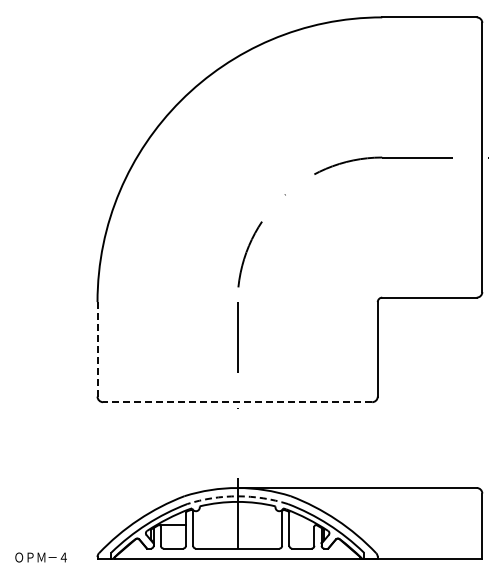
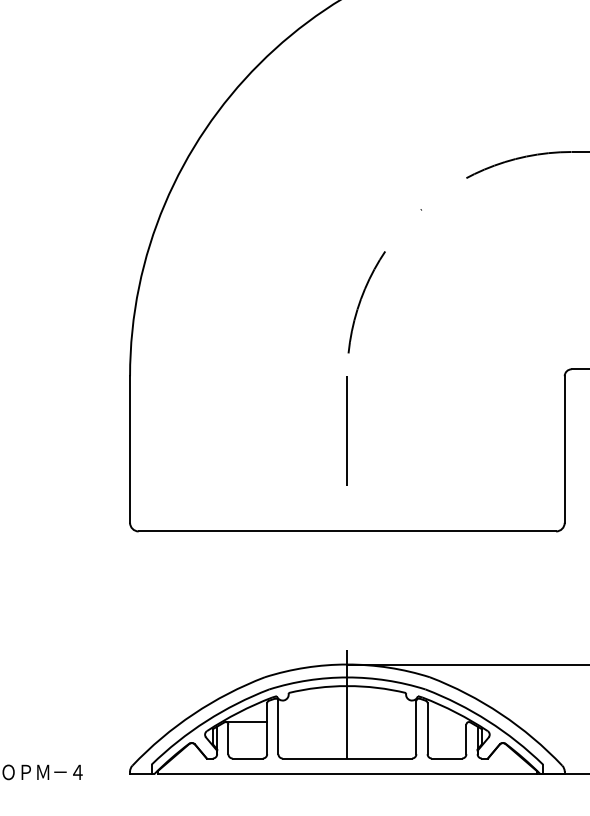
line: (97, 348) -> (130, 448), dashed -> solid
line: (237, 402) -> (347, 531), dashed -> solid
arc: (237, 496) -> (347, 677), dashed -> solid

